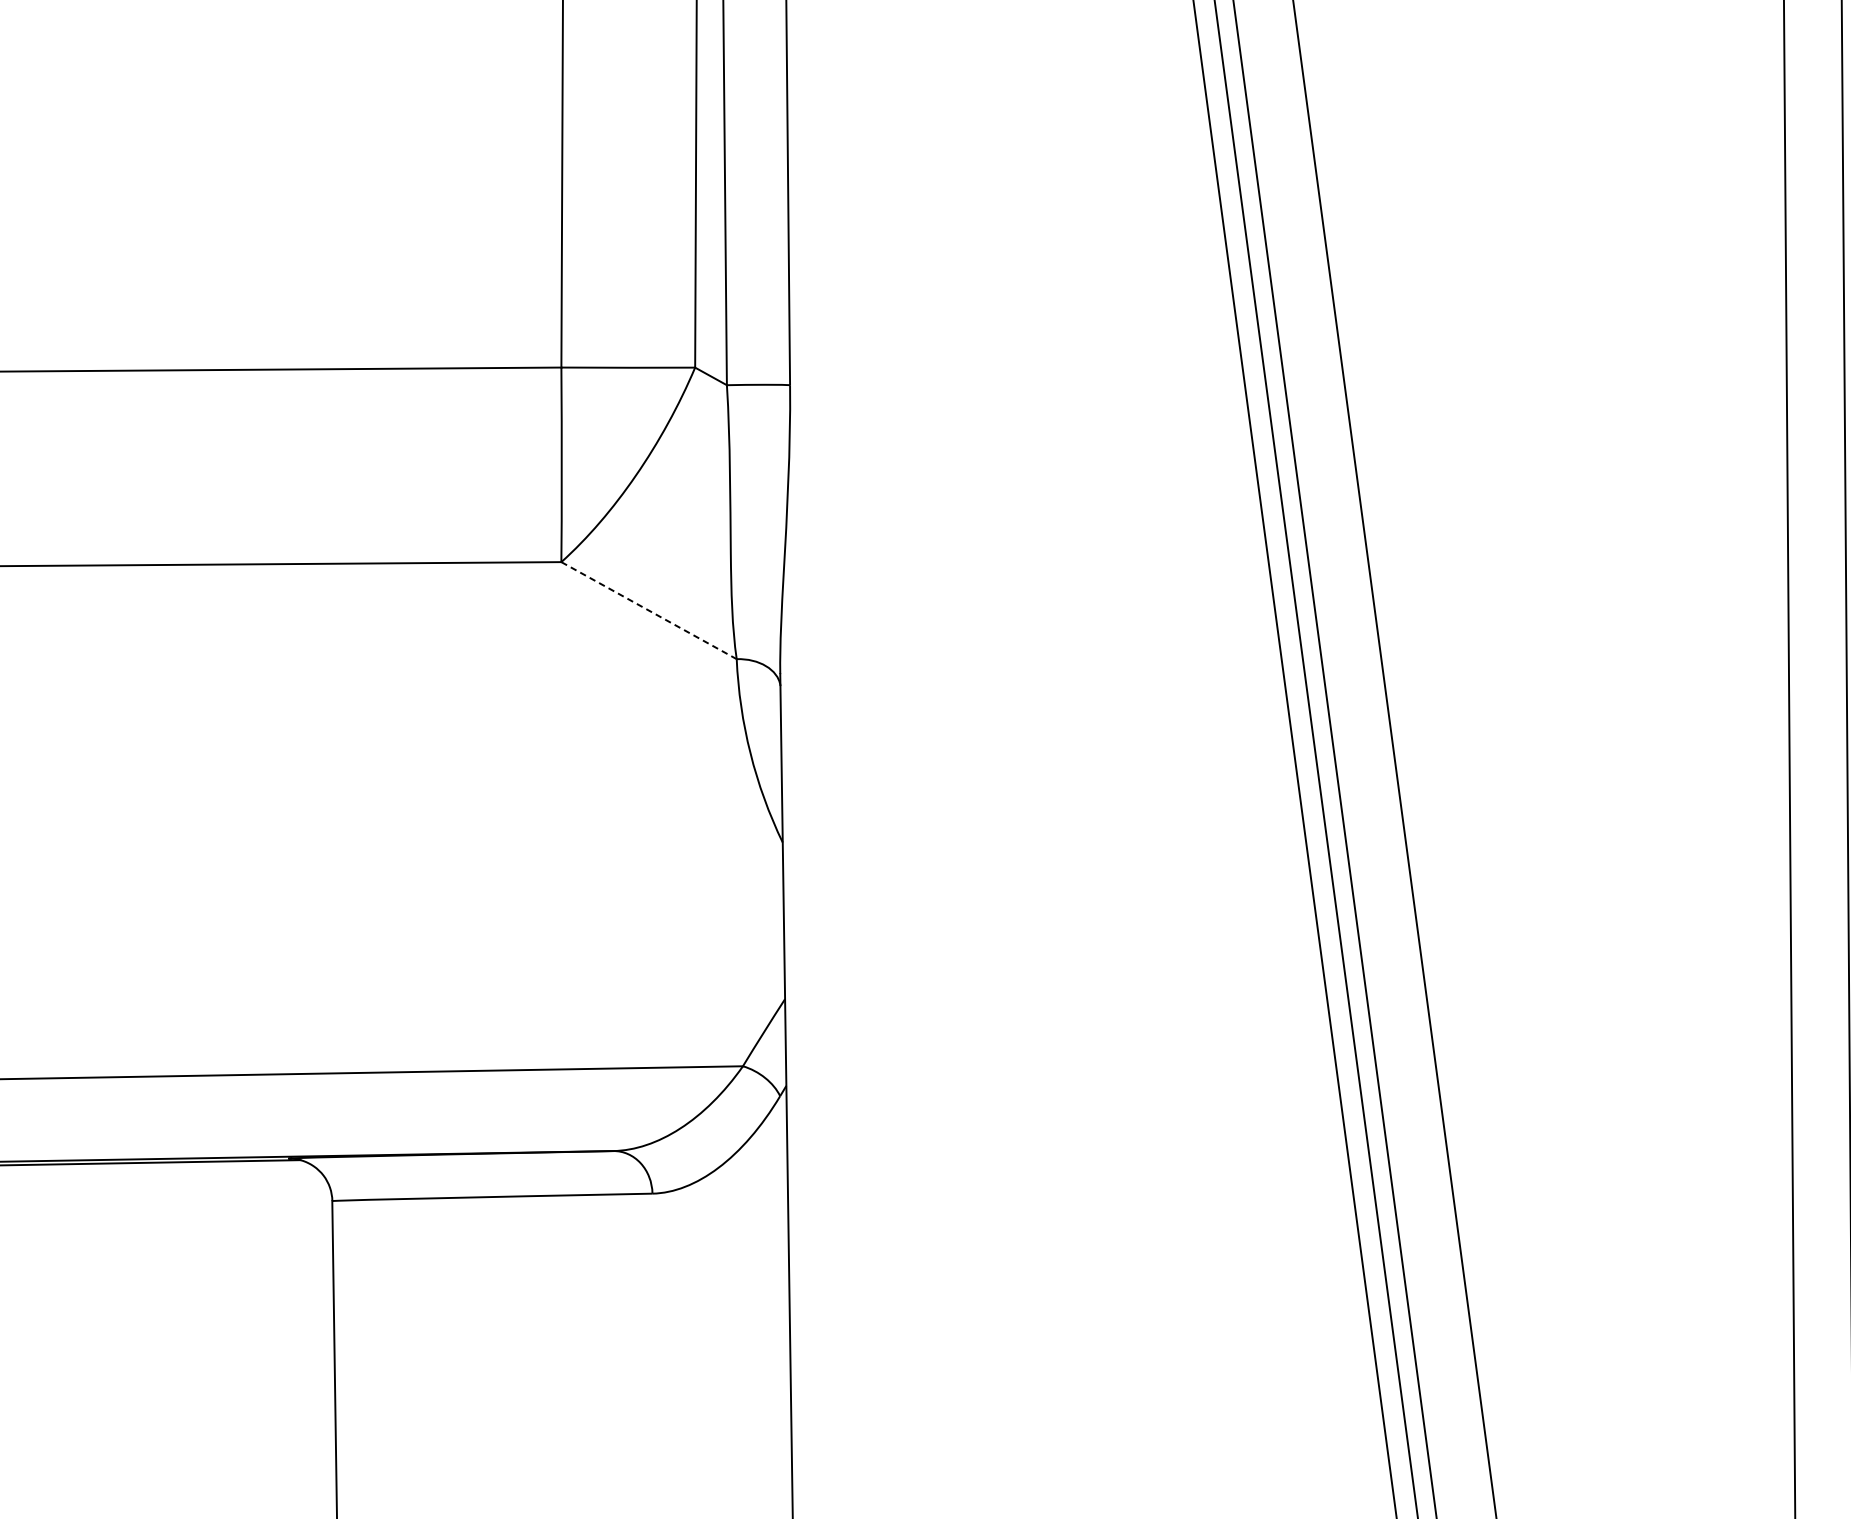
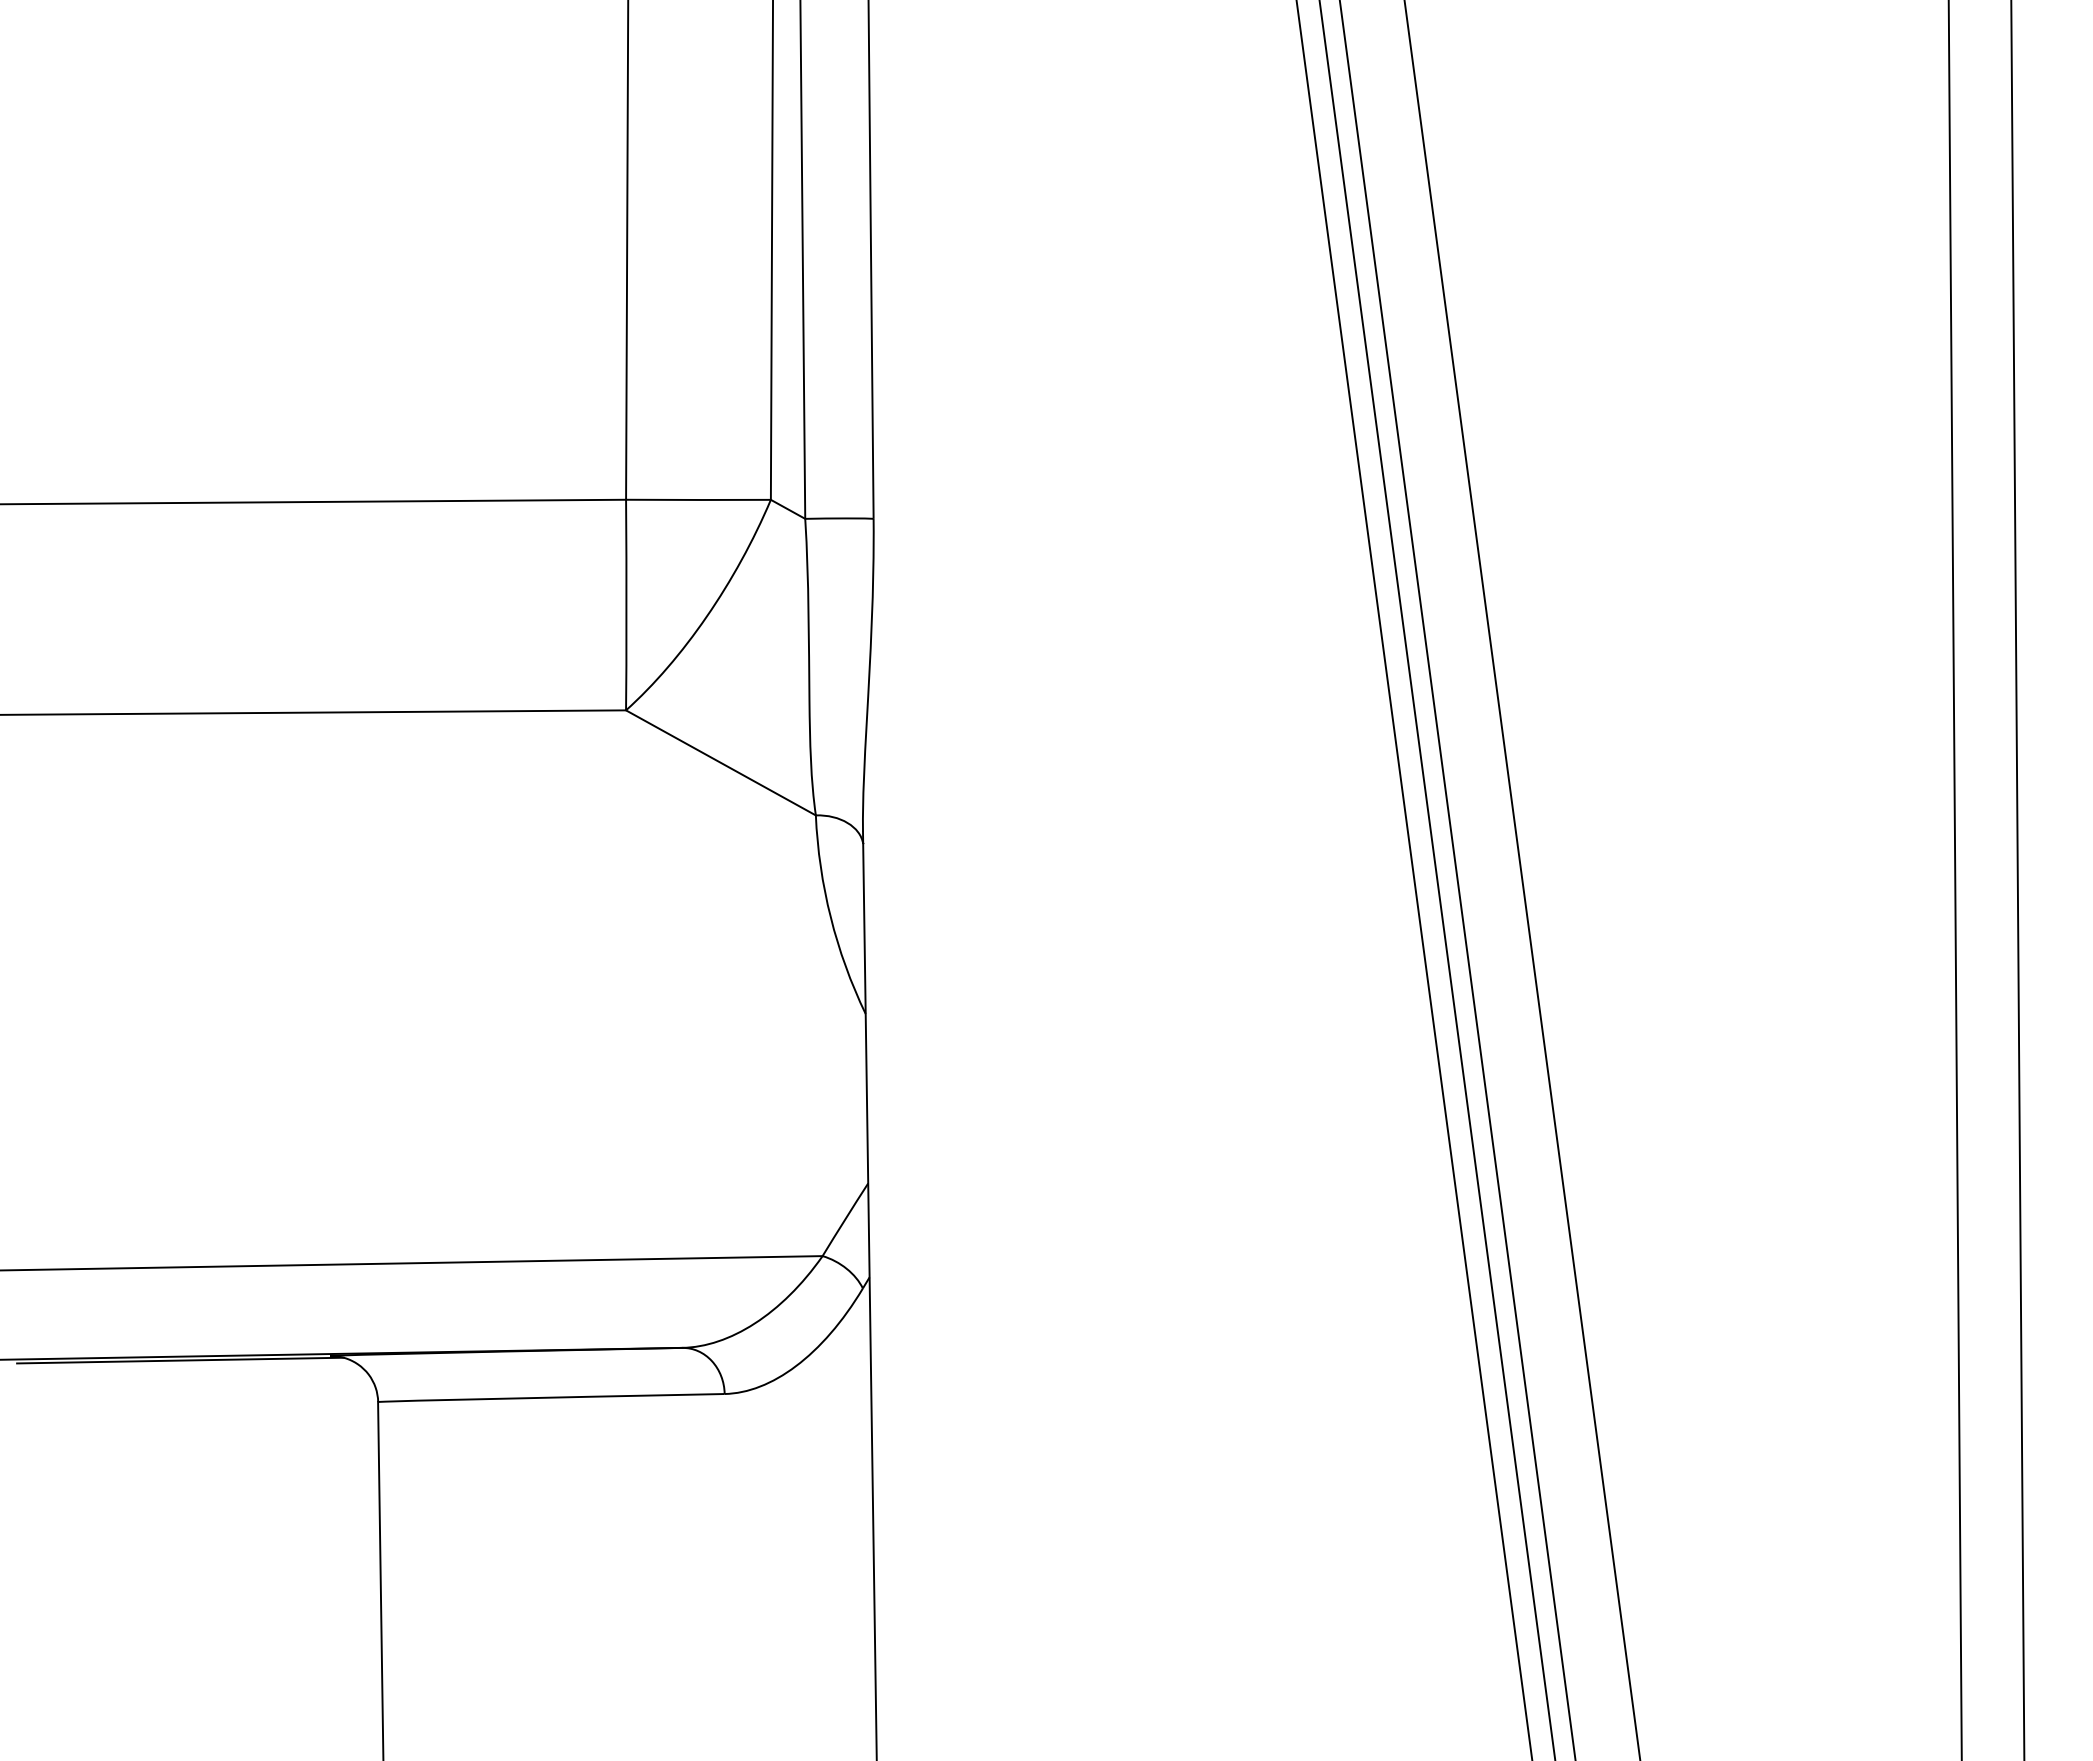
line: (649, 611) -> (721, 763), dashed -> solid

